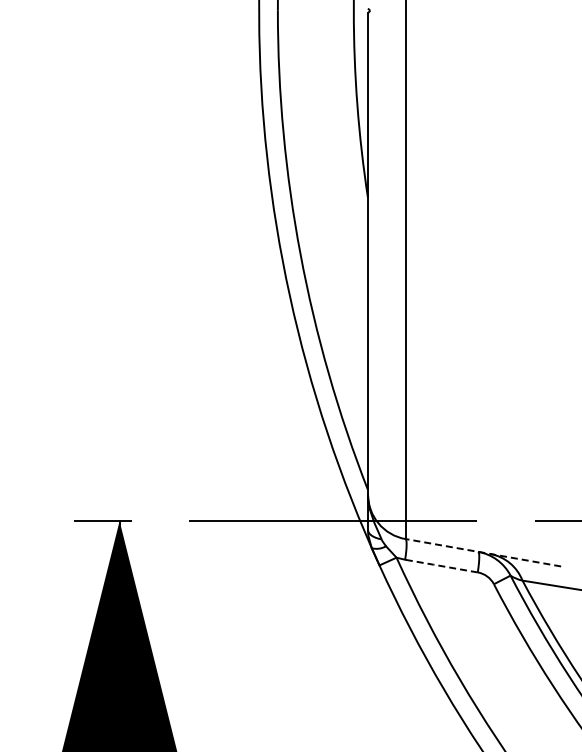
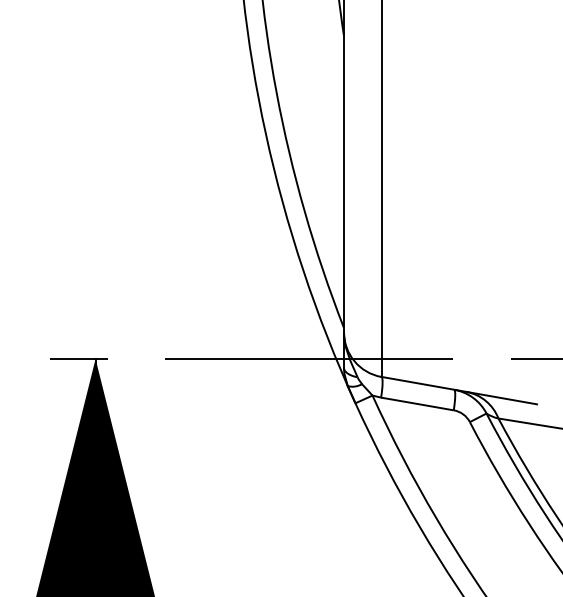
line: (483, 552) -> (459, 390), dashed -> solid
line: (440, 565) -> (416, 403), dashed -> solid

